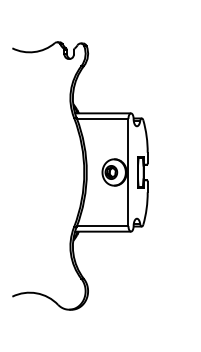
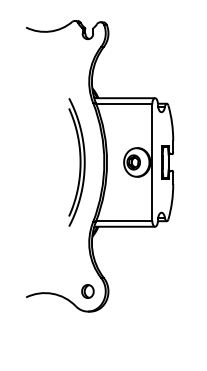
part: (59, 172) -> (77, 162), added
part: (69, 291) -> (88, 291), added

